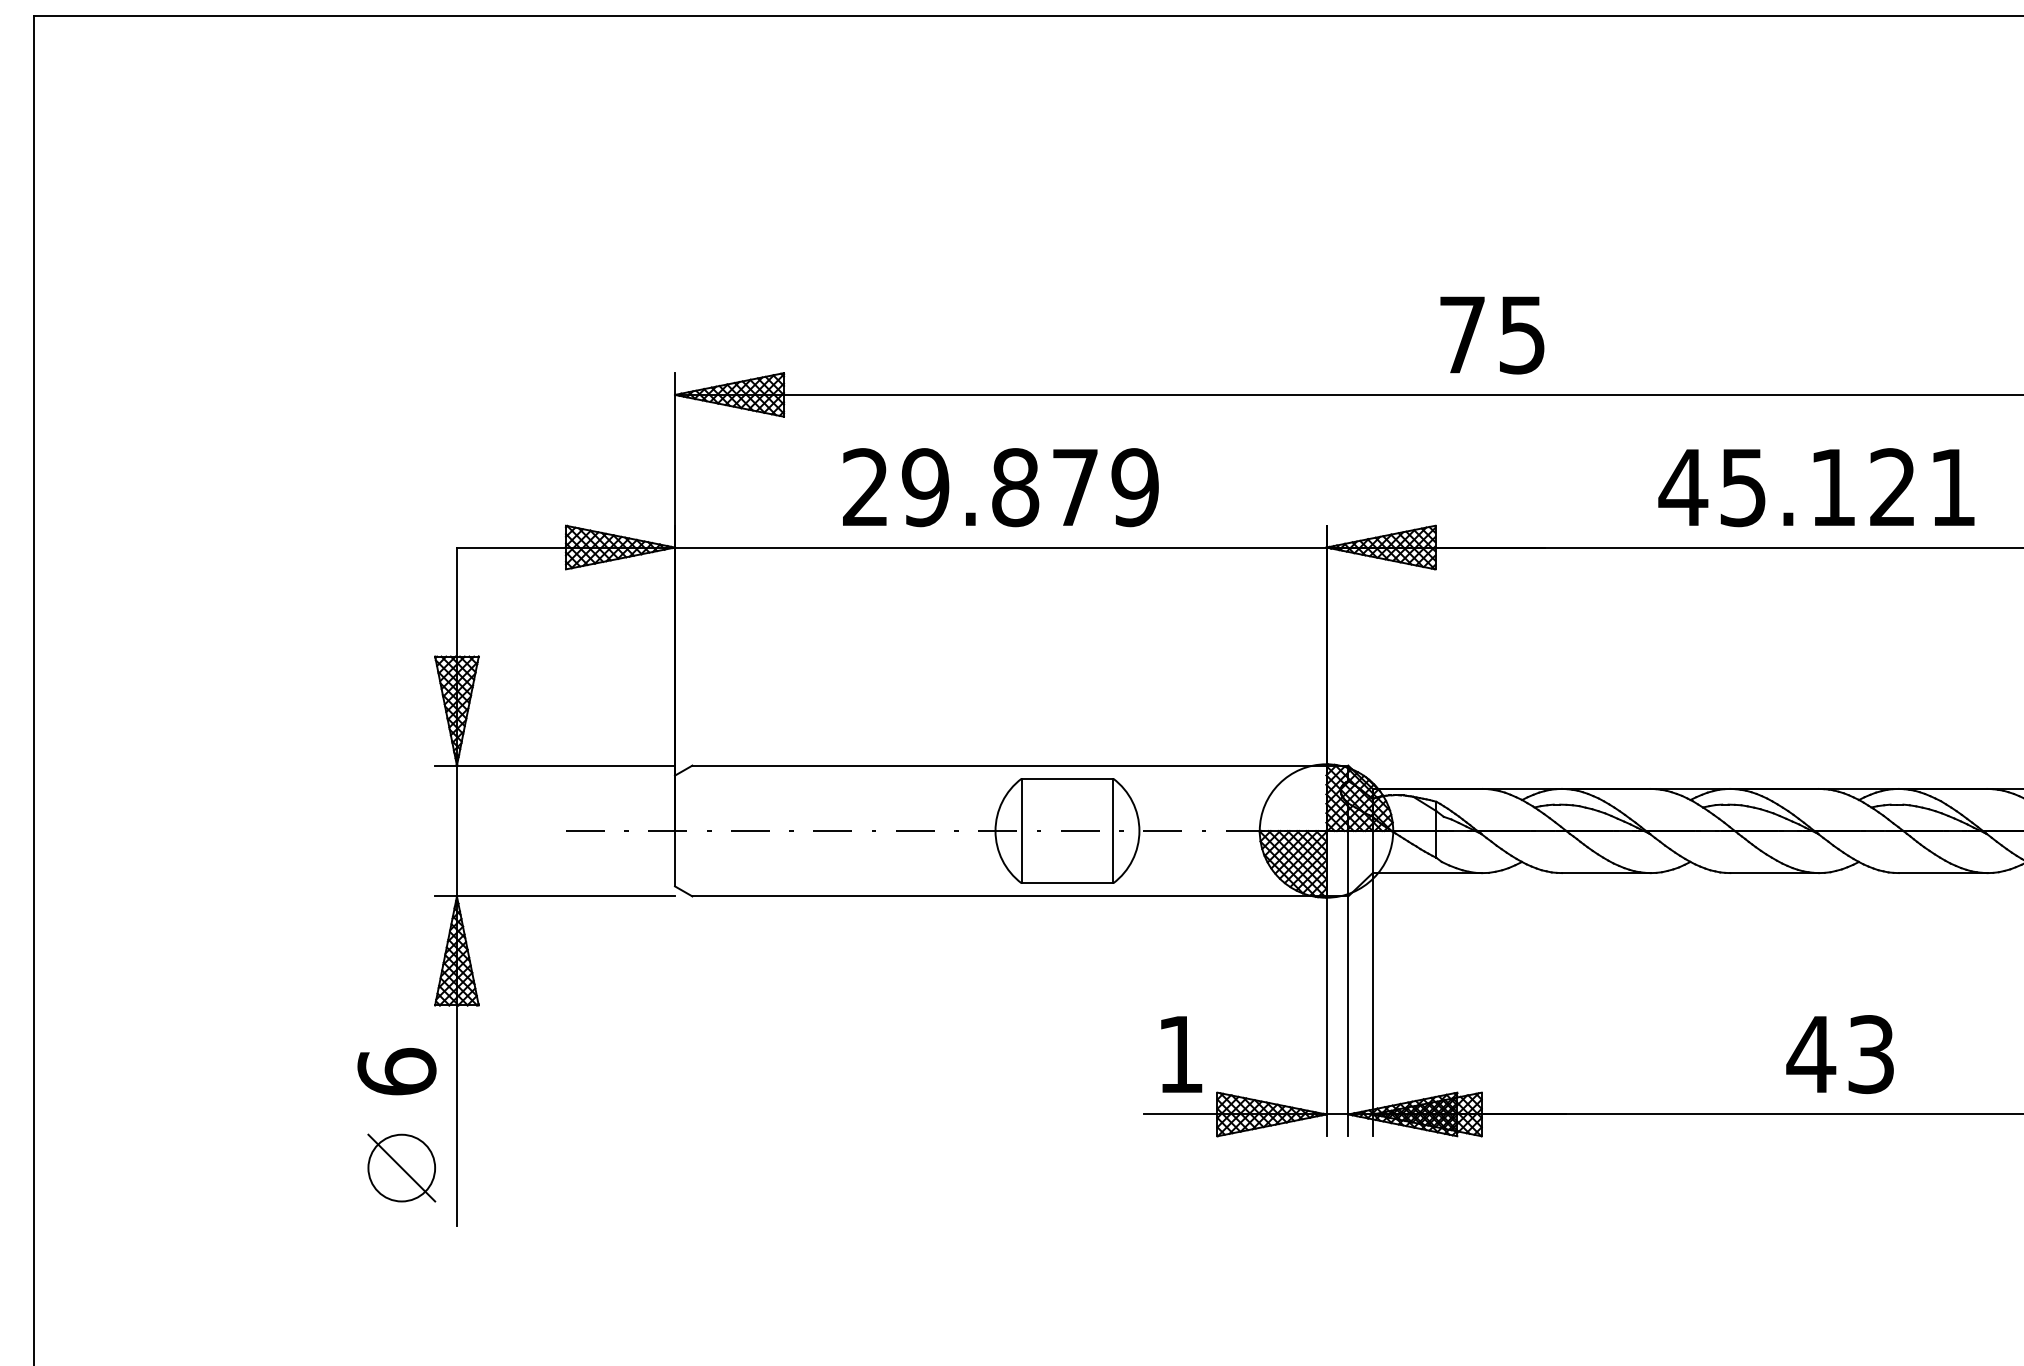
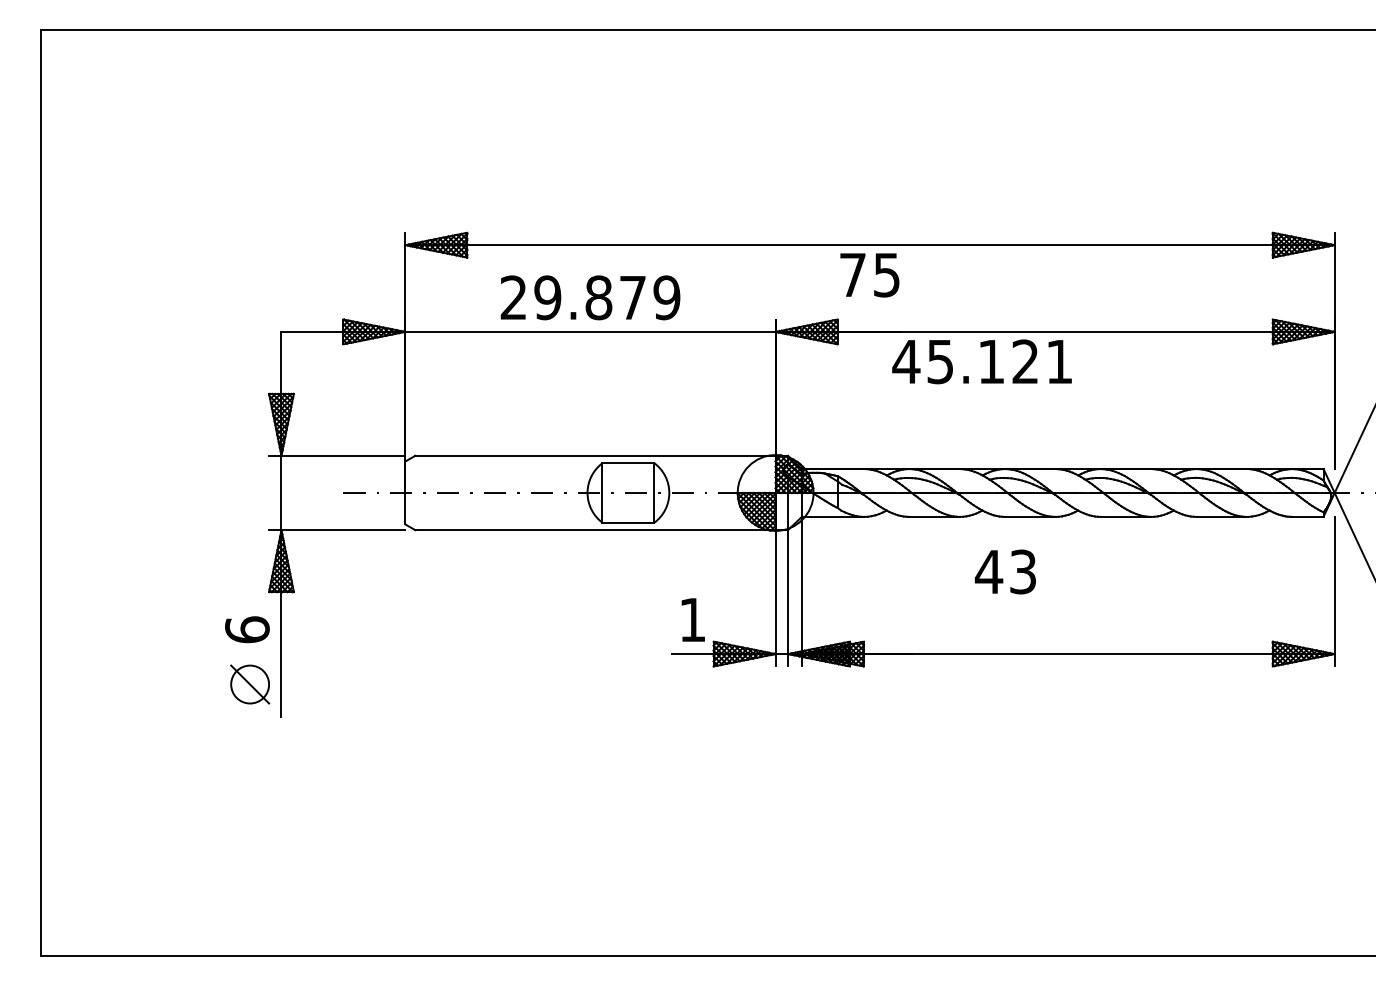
text: (1491, 335) -> (869, 275), moved
text: (1815, 487) -> (981, 361), moved
text: (1840, 1053) -> (1005, 571), moved

